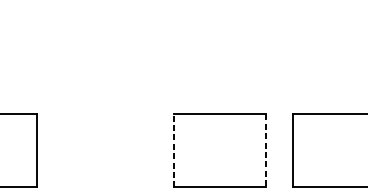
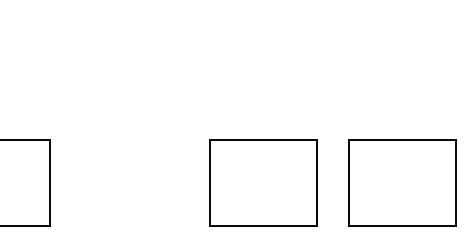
line: (174, 150) -> (210, 182), dashed -> solid
line: (266, 150) -> (317, 182), dashed -> solid

